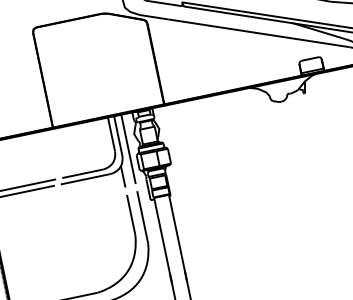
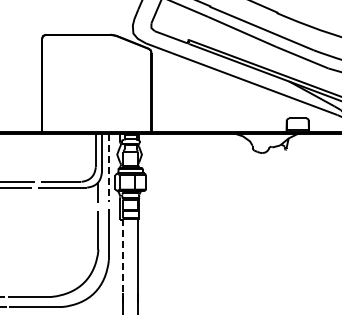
line: (128, 150) -> (108, 168), solid -> dashed
line: (163, 240) -> (123, 260), solid -> dashed

